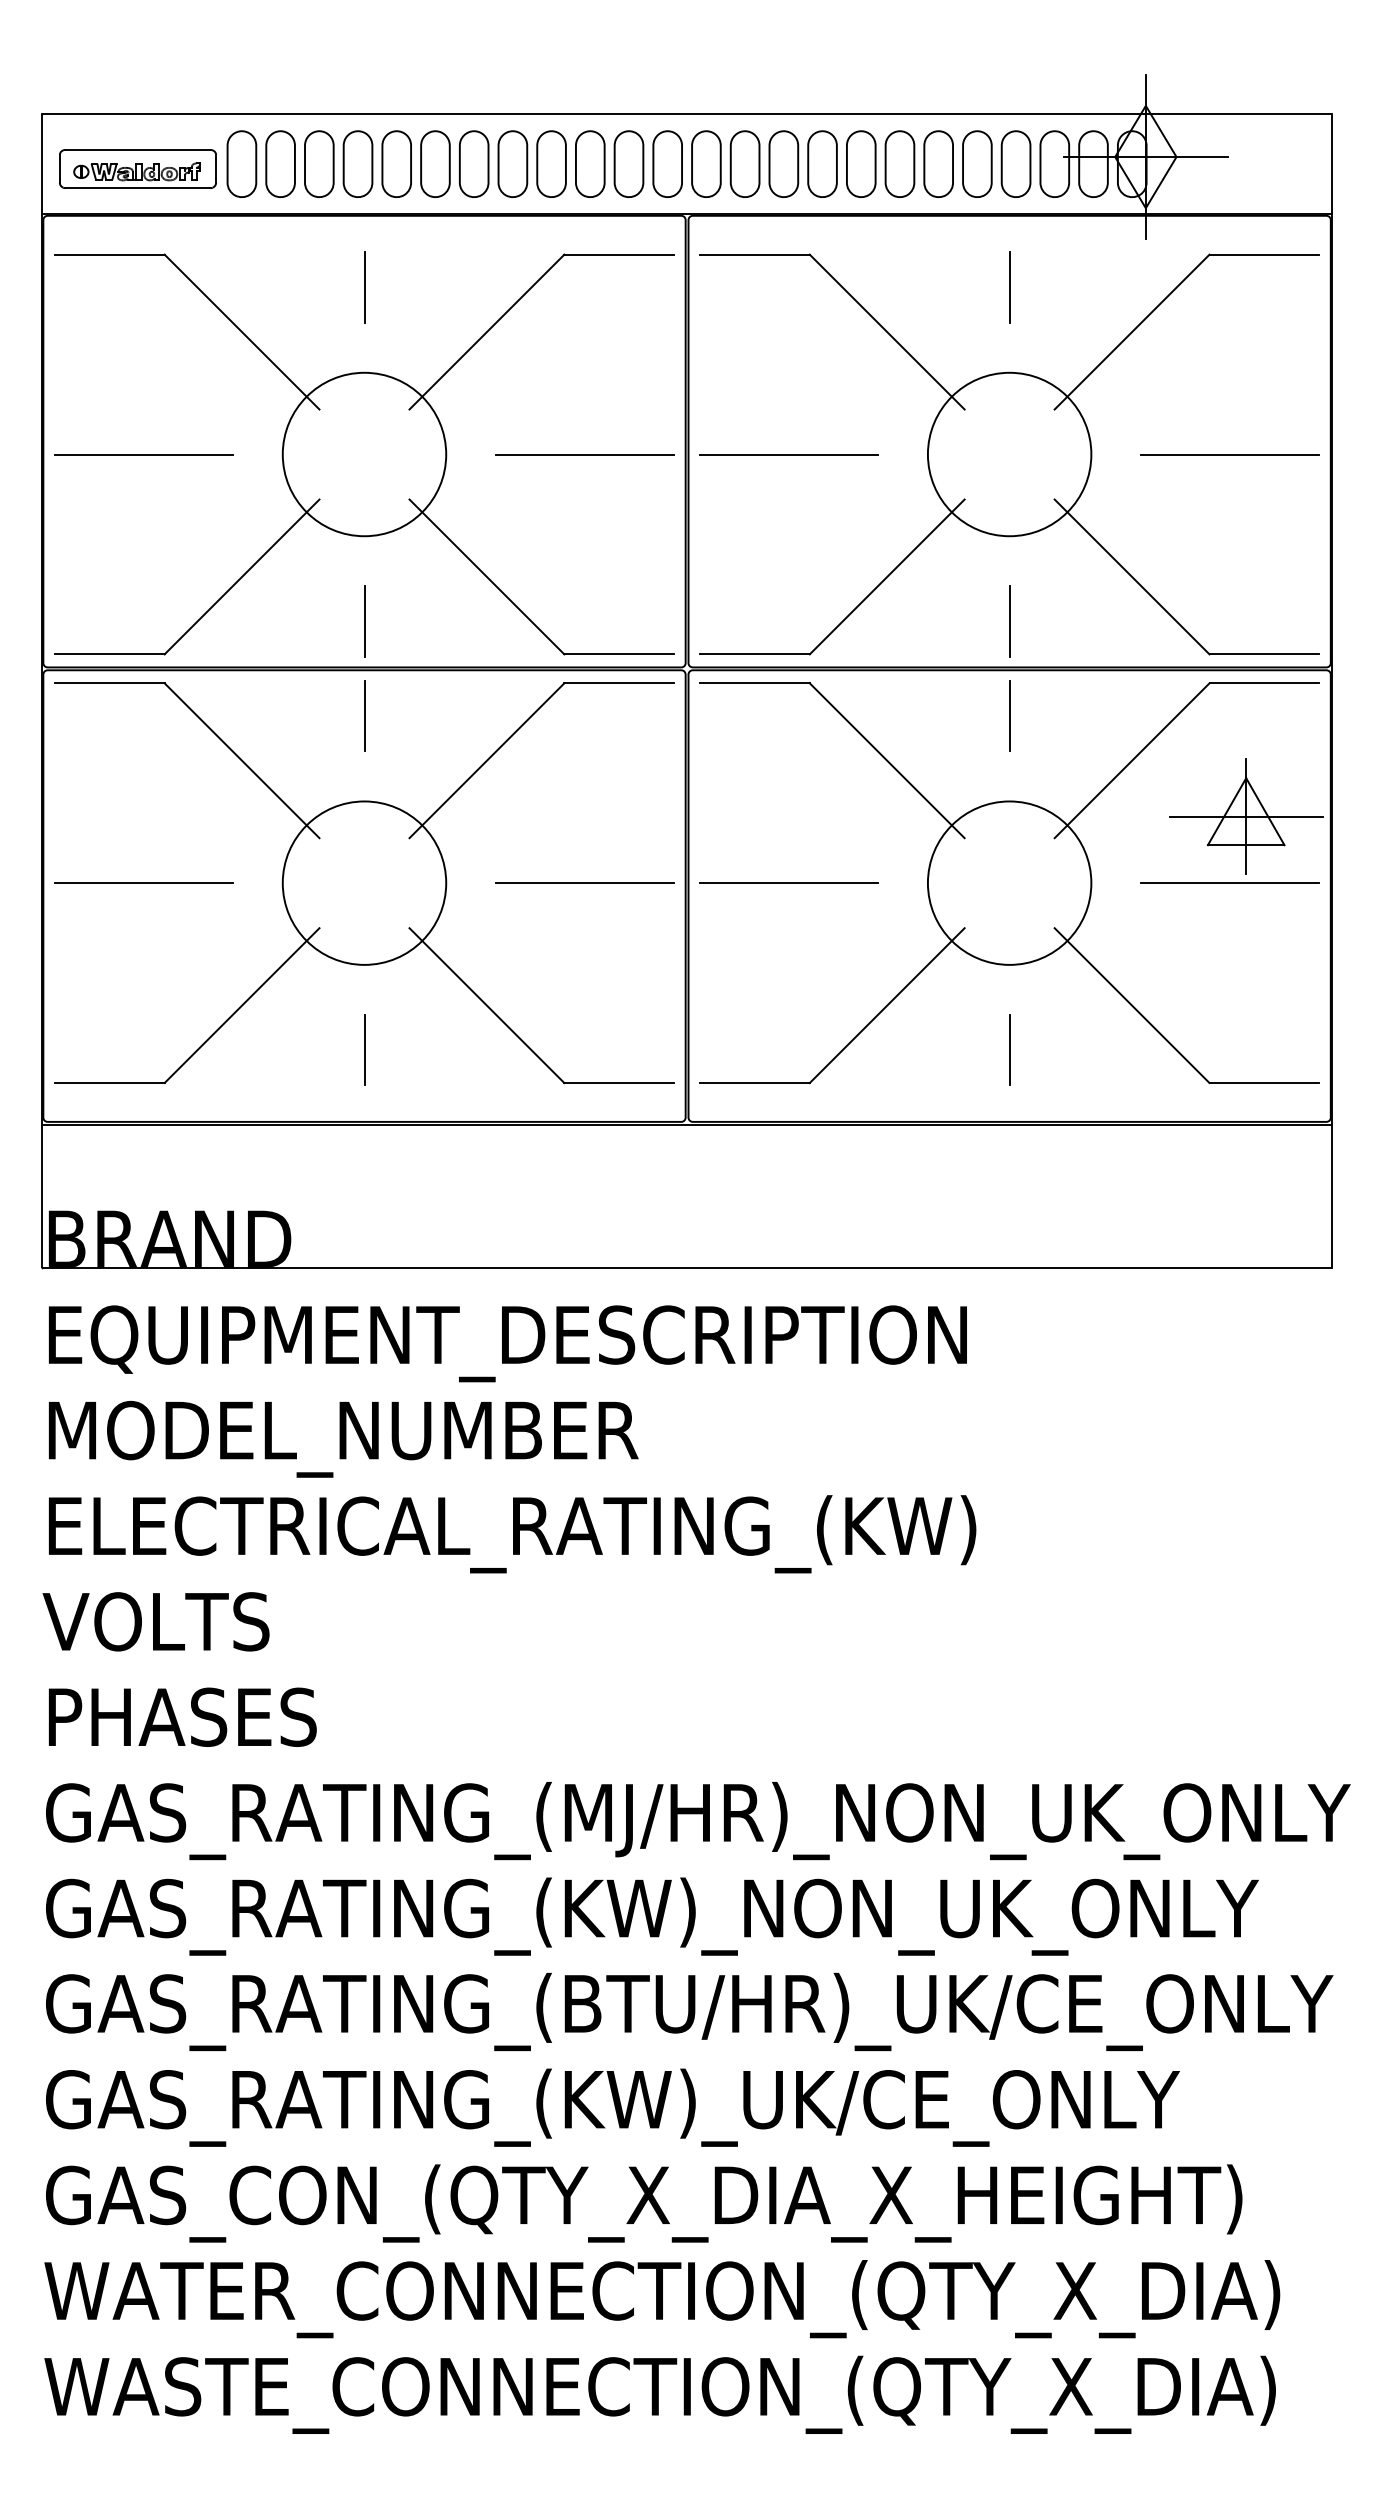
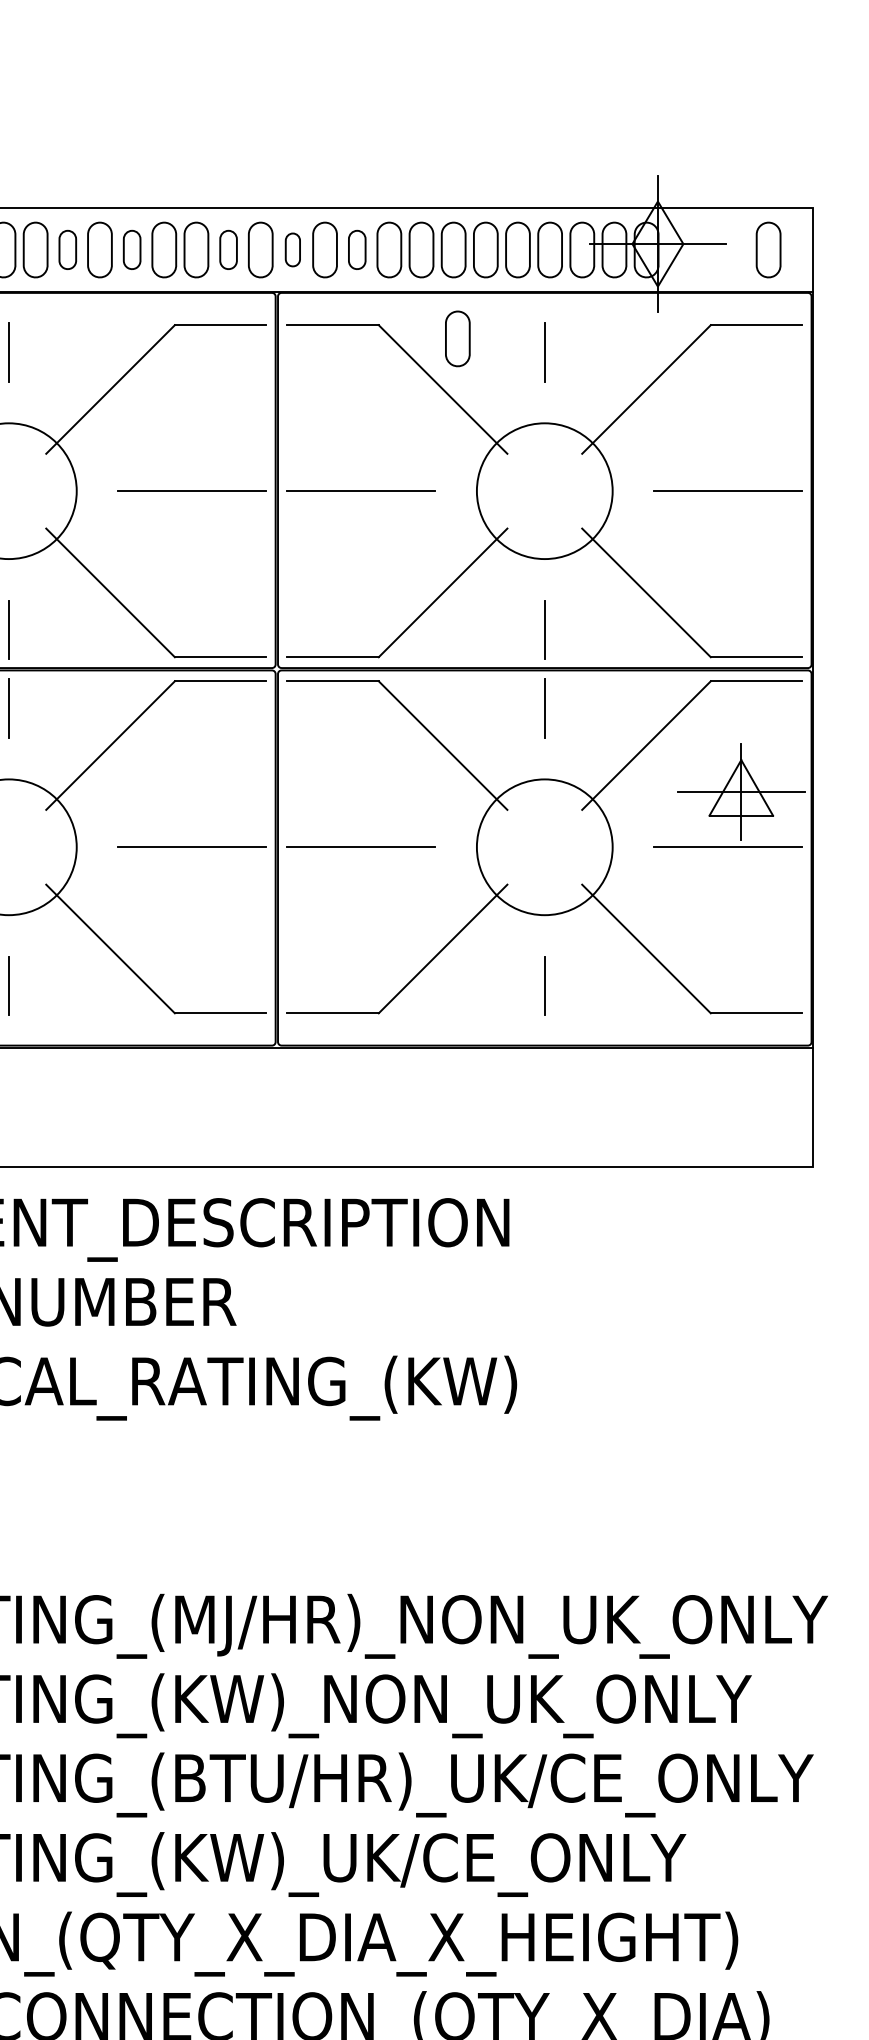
part: (435, 163) -> (67, 249), size x0.7
part: (512, 163) -> (131, 249), size x0.7
part: (628, 163) -> (228, 249), size x0.7
part: (706, 163) -> (292, 249), size x0.6
part: (783, 163) -> (356, 249), size x0.7
part: (1278, 163) -> (768, 249), added
part: (904, 270) -> (457, 338), added

